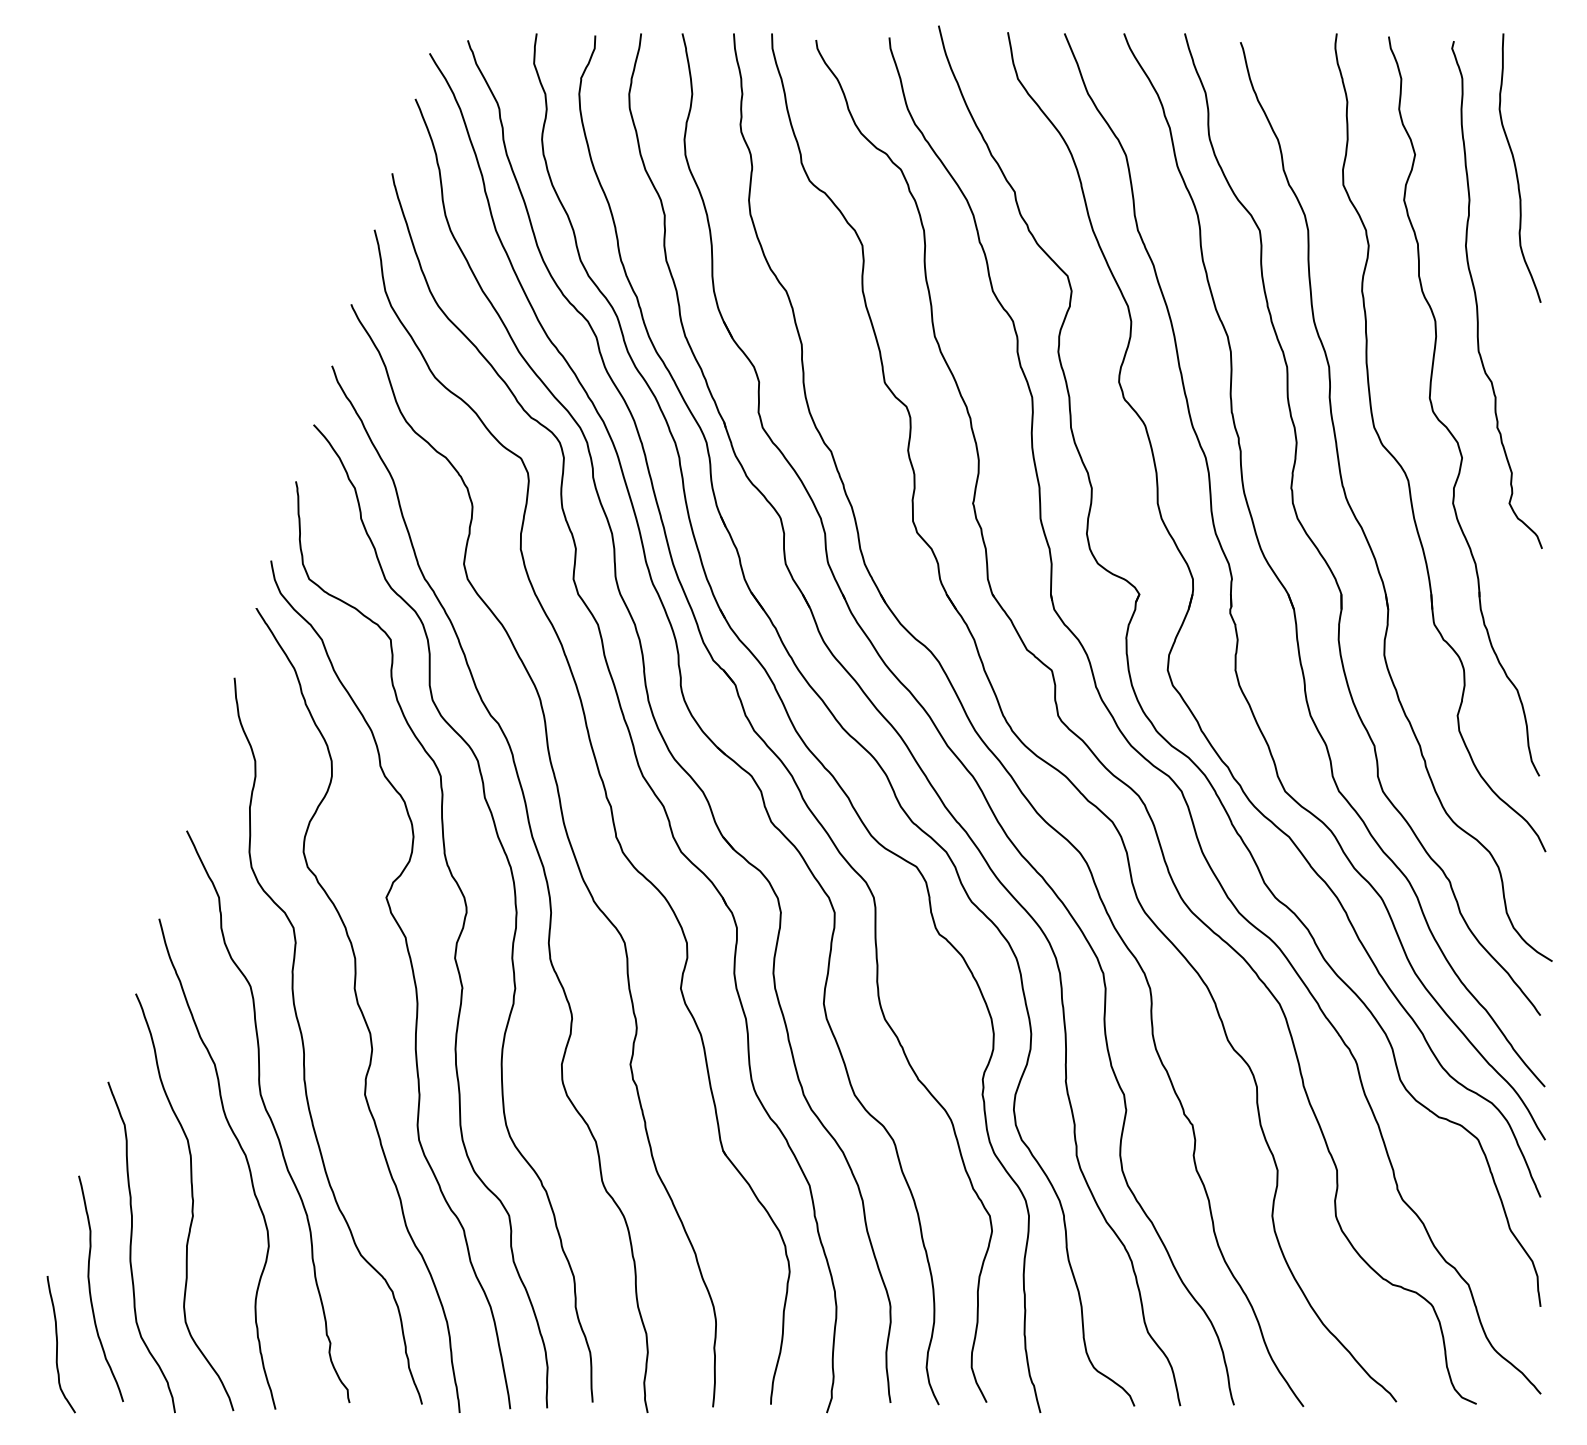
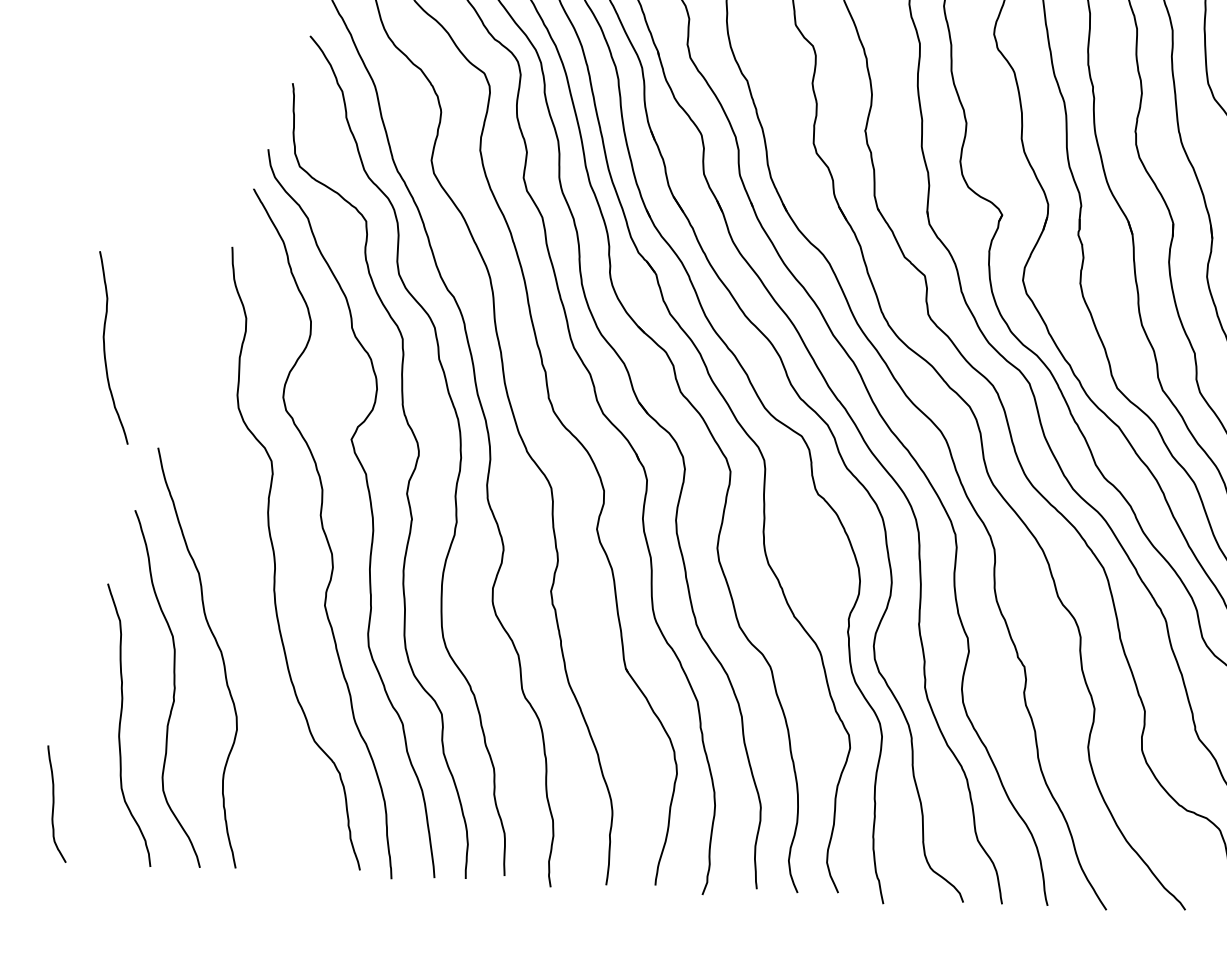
curve: (268, 1116) -> (242, 619), removed
curve: (90, 1288) -> (104, 347), moved

